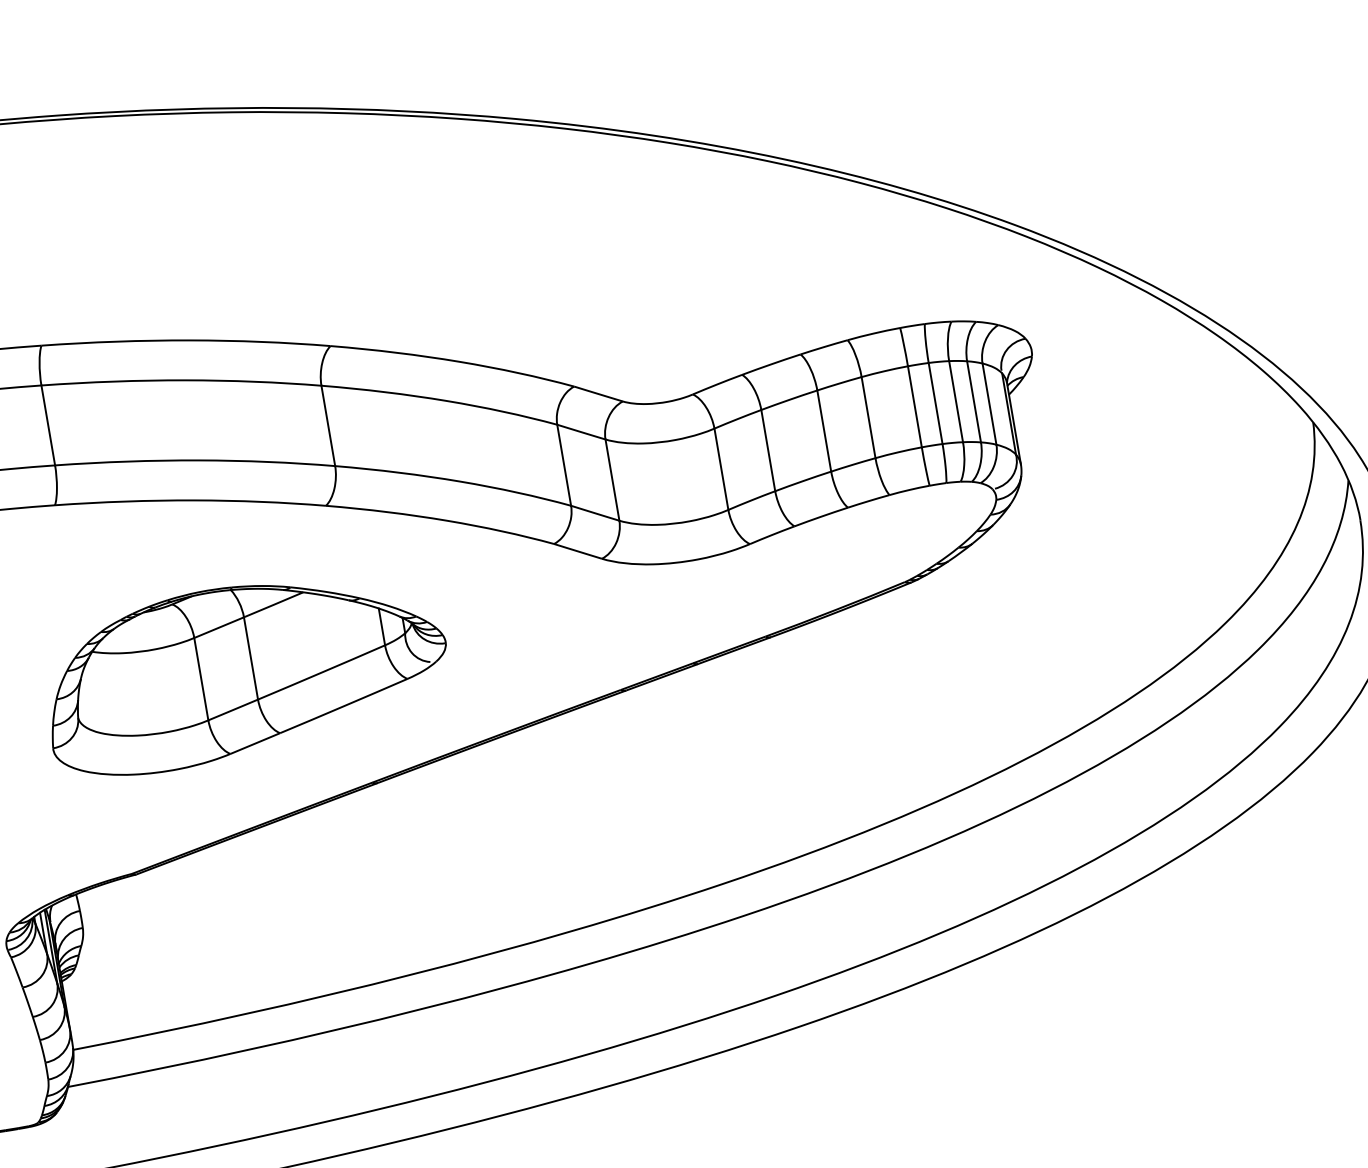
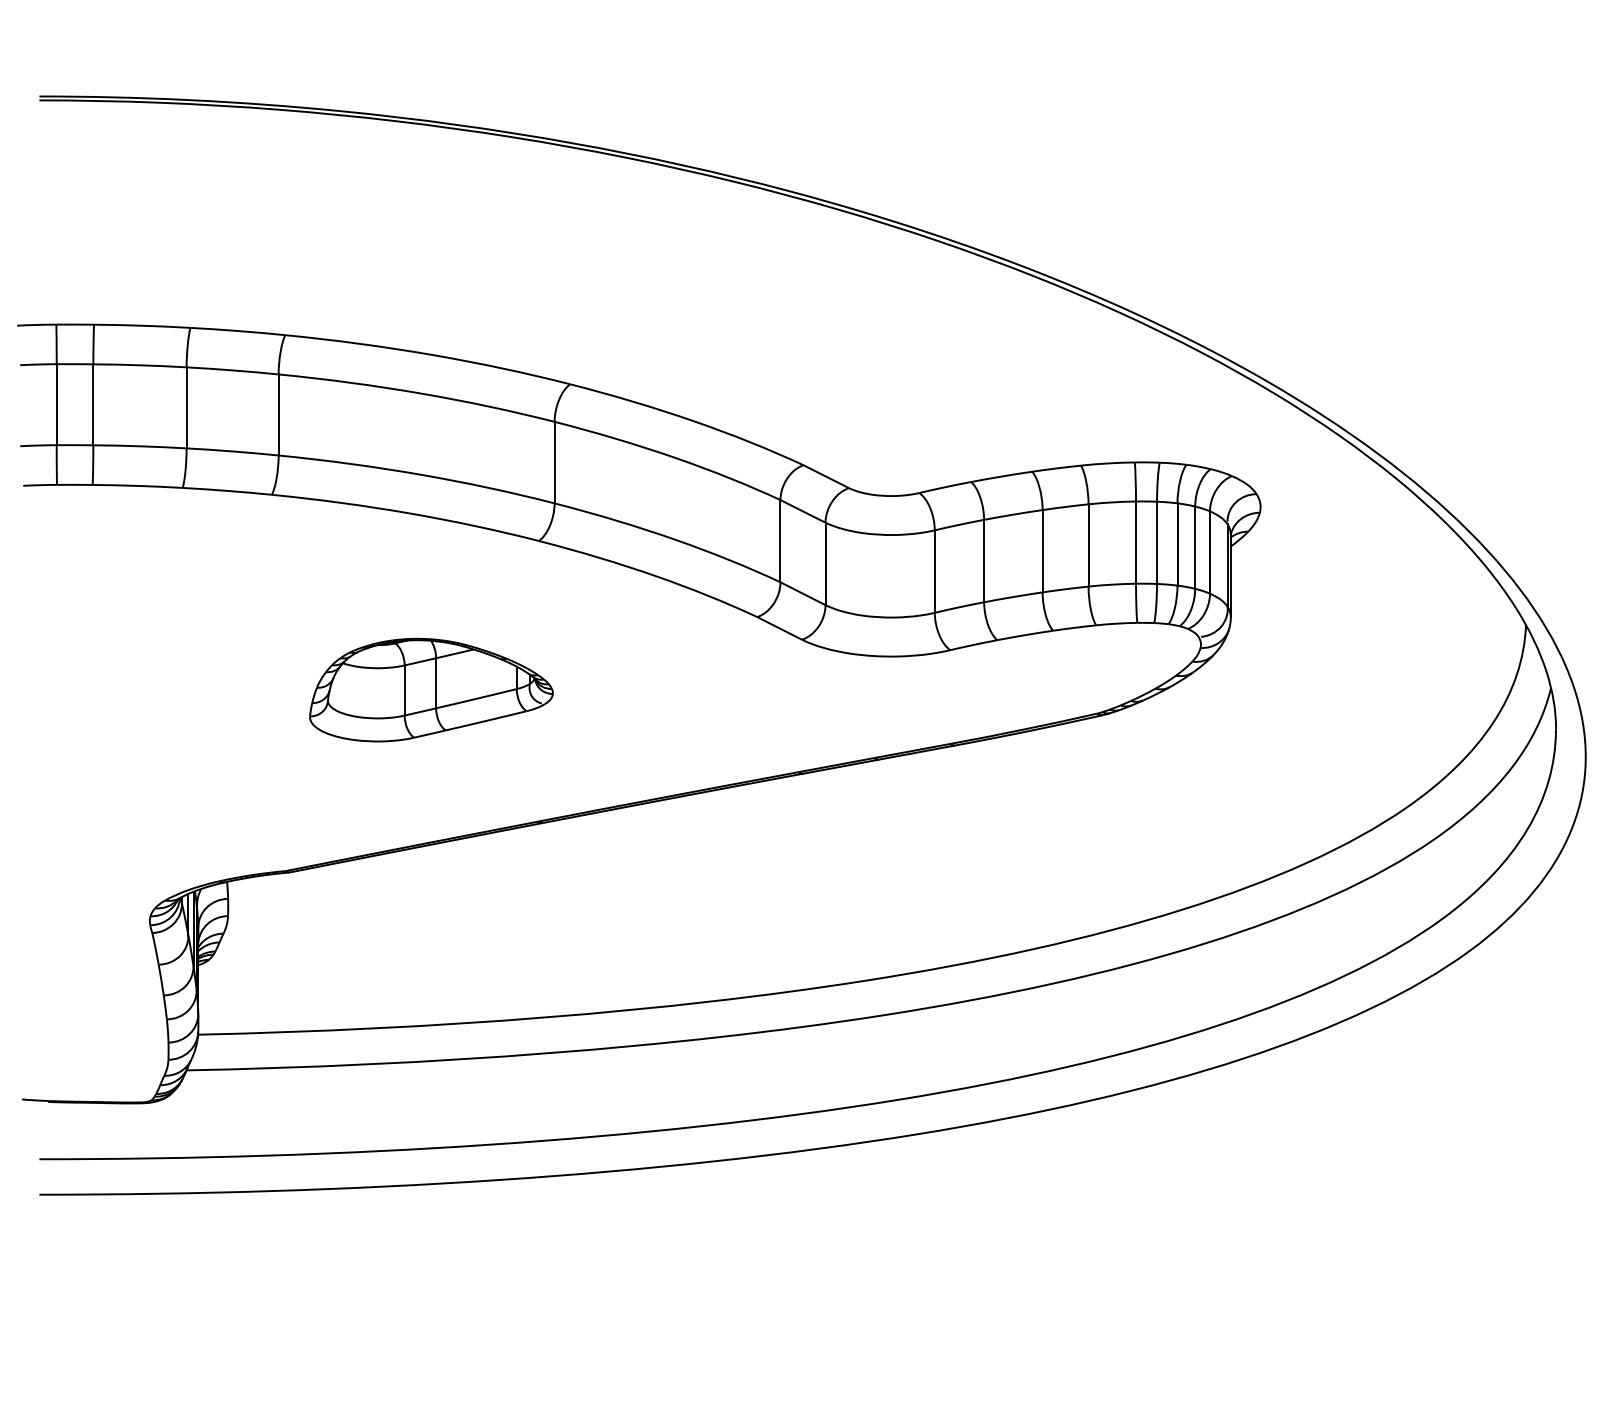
part: (245, 670) -> (431, 689), size x0.6

